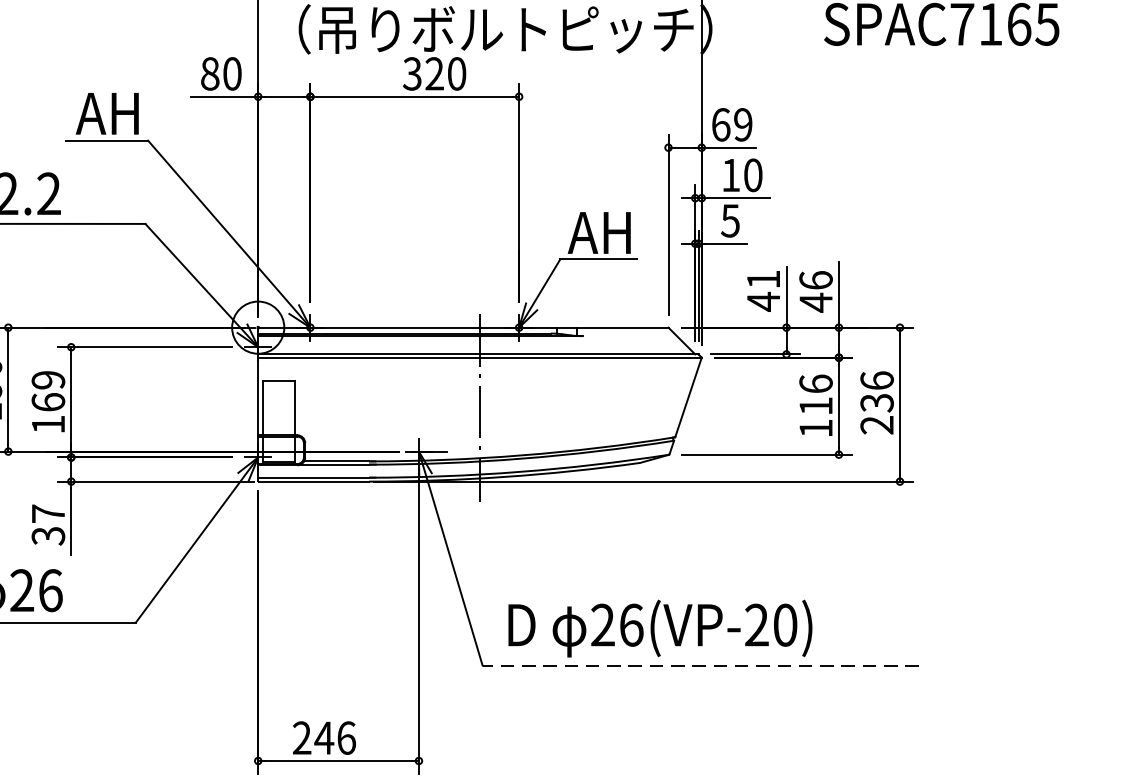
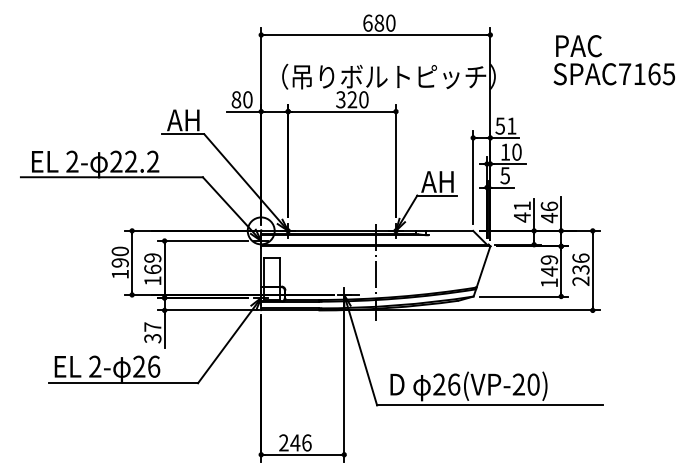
text: (731, 123) -> (505, 125), 69 -> 51
text: (816, 394) -> (549, 265), 116 -> 149
line: (700, 665) -> (489, 405), dashed -> solid

